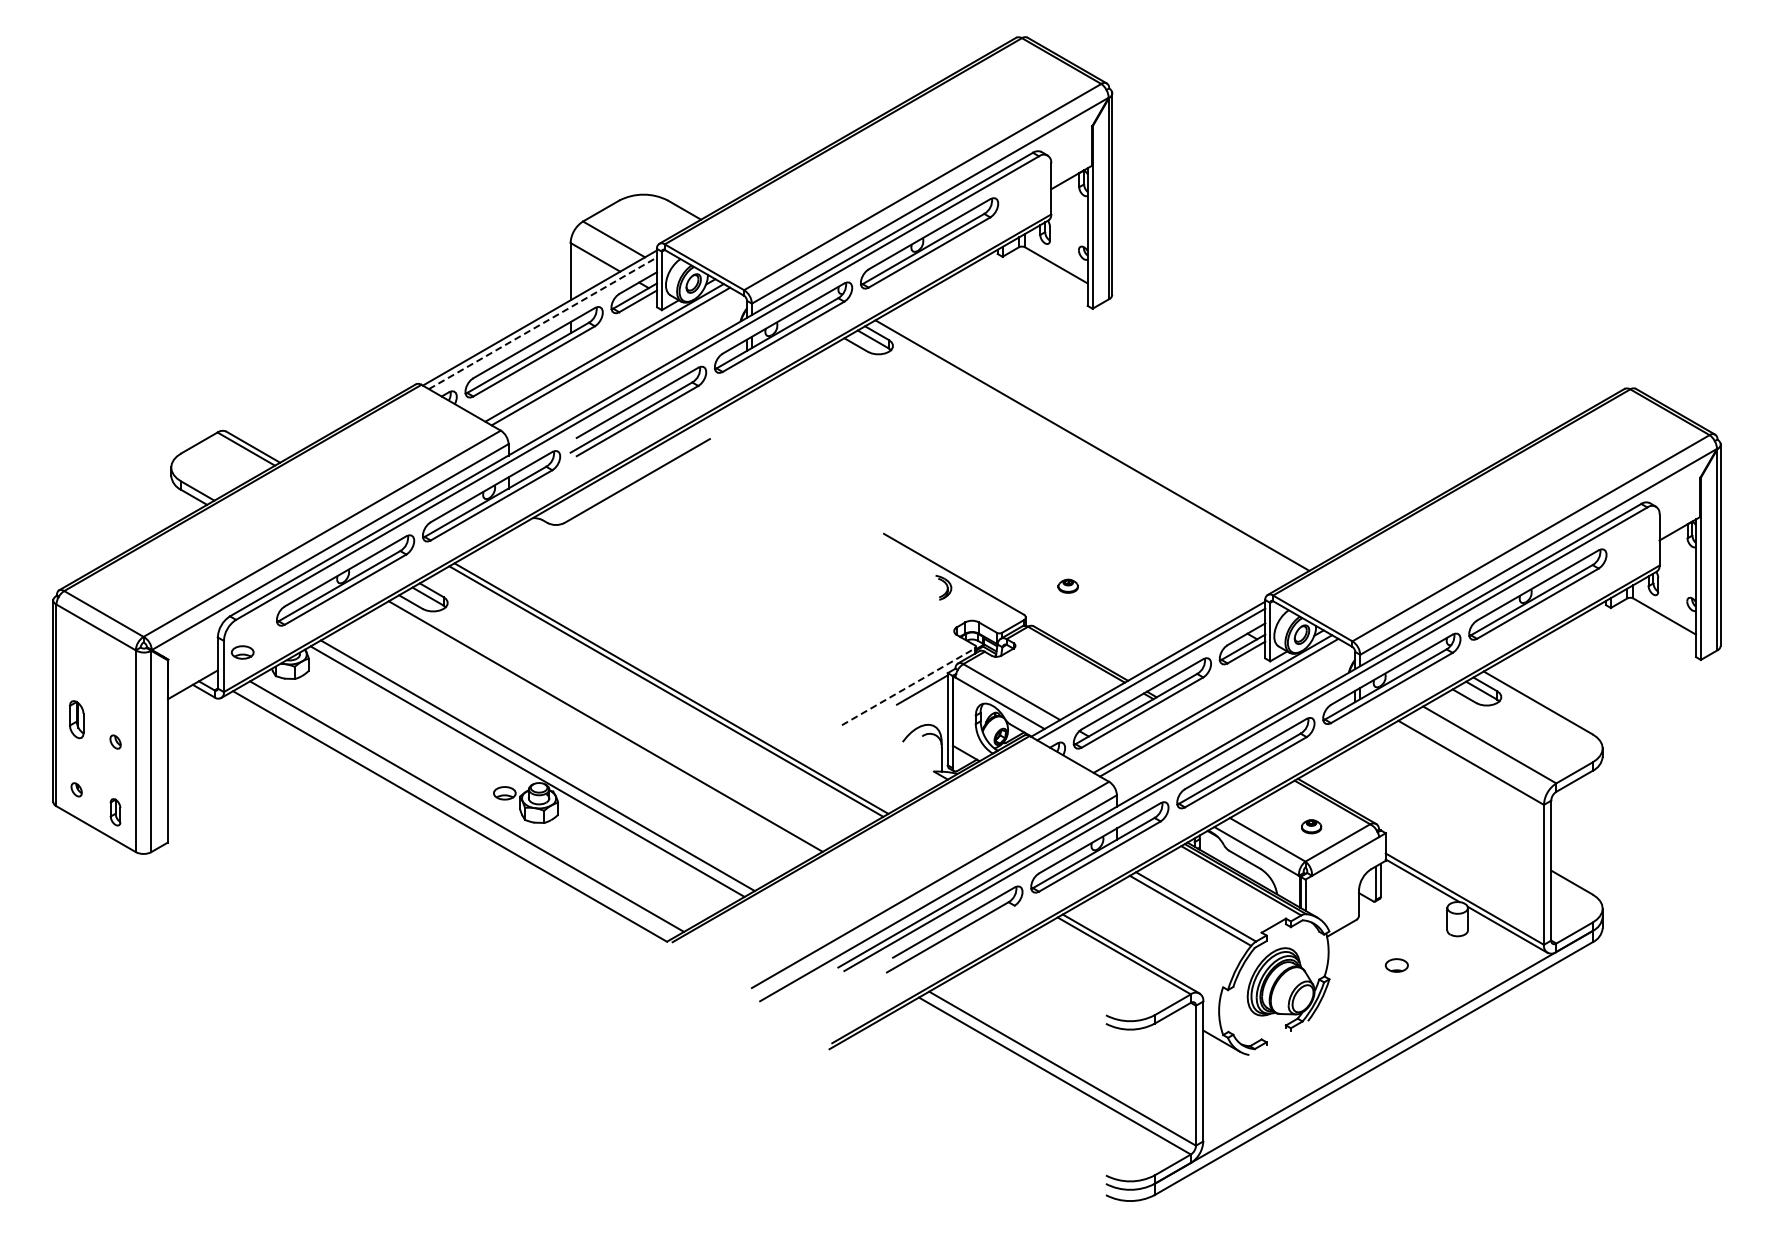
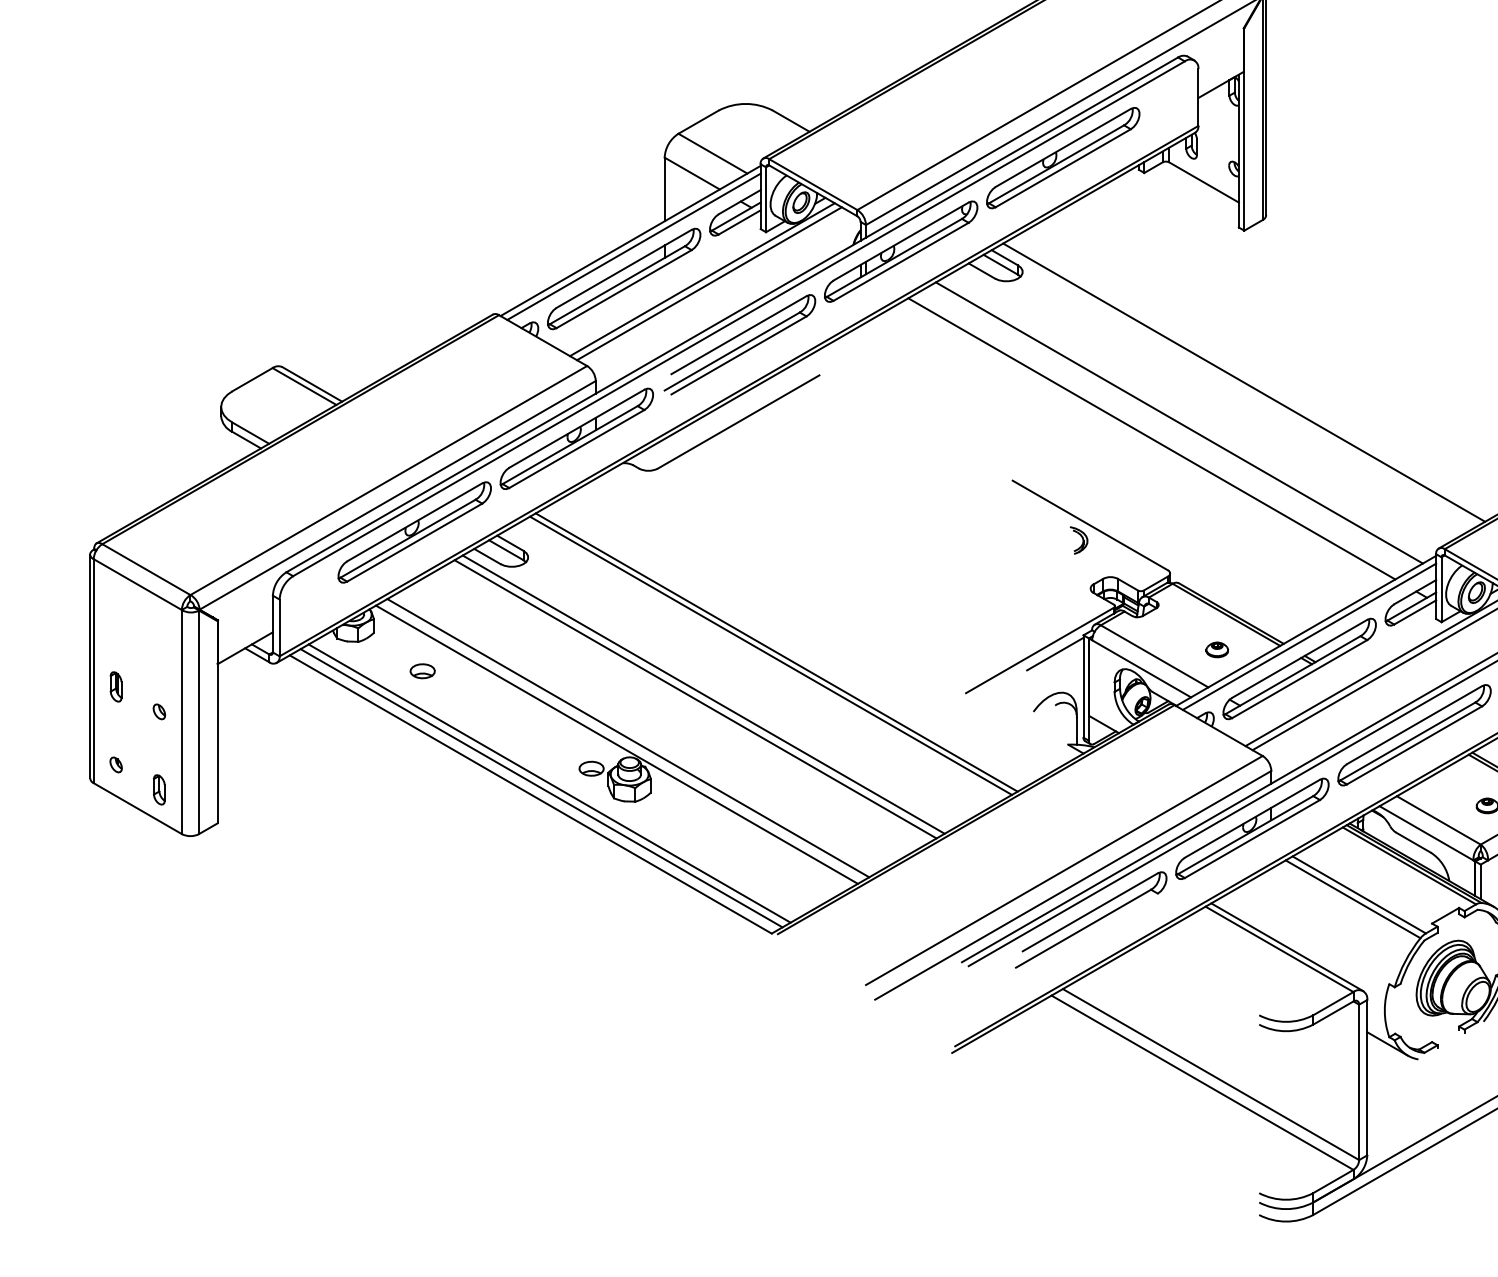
line: (542, 323) -> (633, 247), dashed -> solid
line: (1033, 481) -> (1178, 422), added
line: (1009, 495) -> (1152, 438), added
part: (1067, 585) -> (1216, 649), moved
part: (242, 652) -> (422, 671), moved
line: (908, 686) -> (1039, 650), dashed -> solid
part: (76, 719) -> (115, 686), size x0.71
line: (598, 730) -> (695, 699), added
line: (459, 810) -> (541, 787), added

